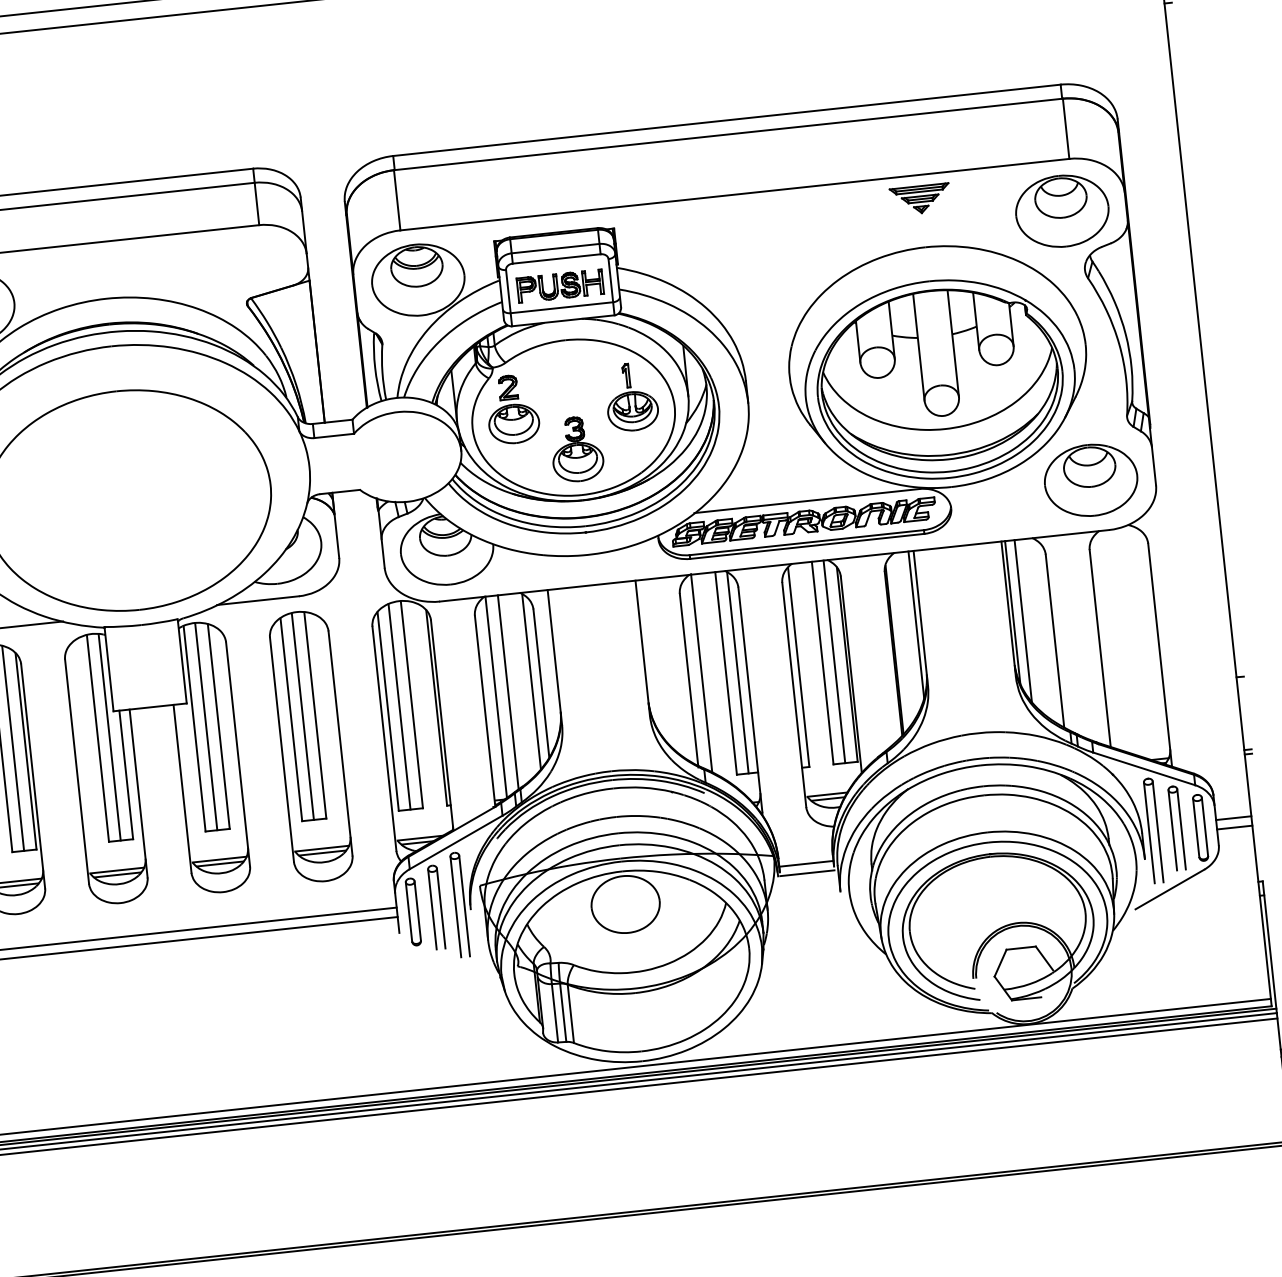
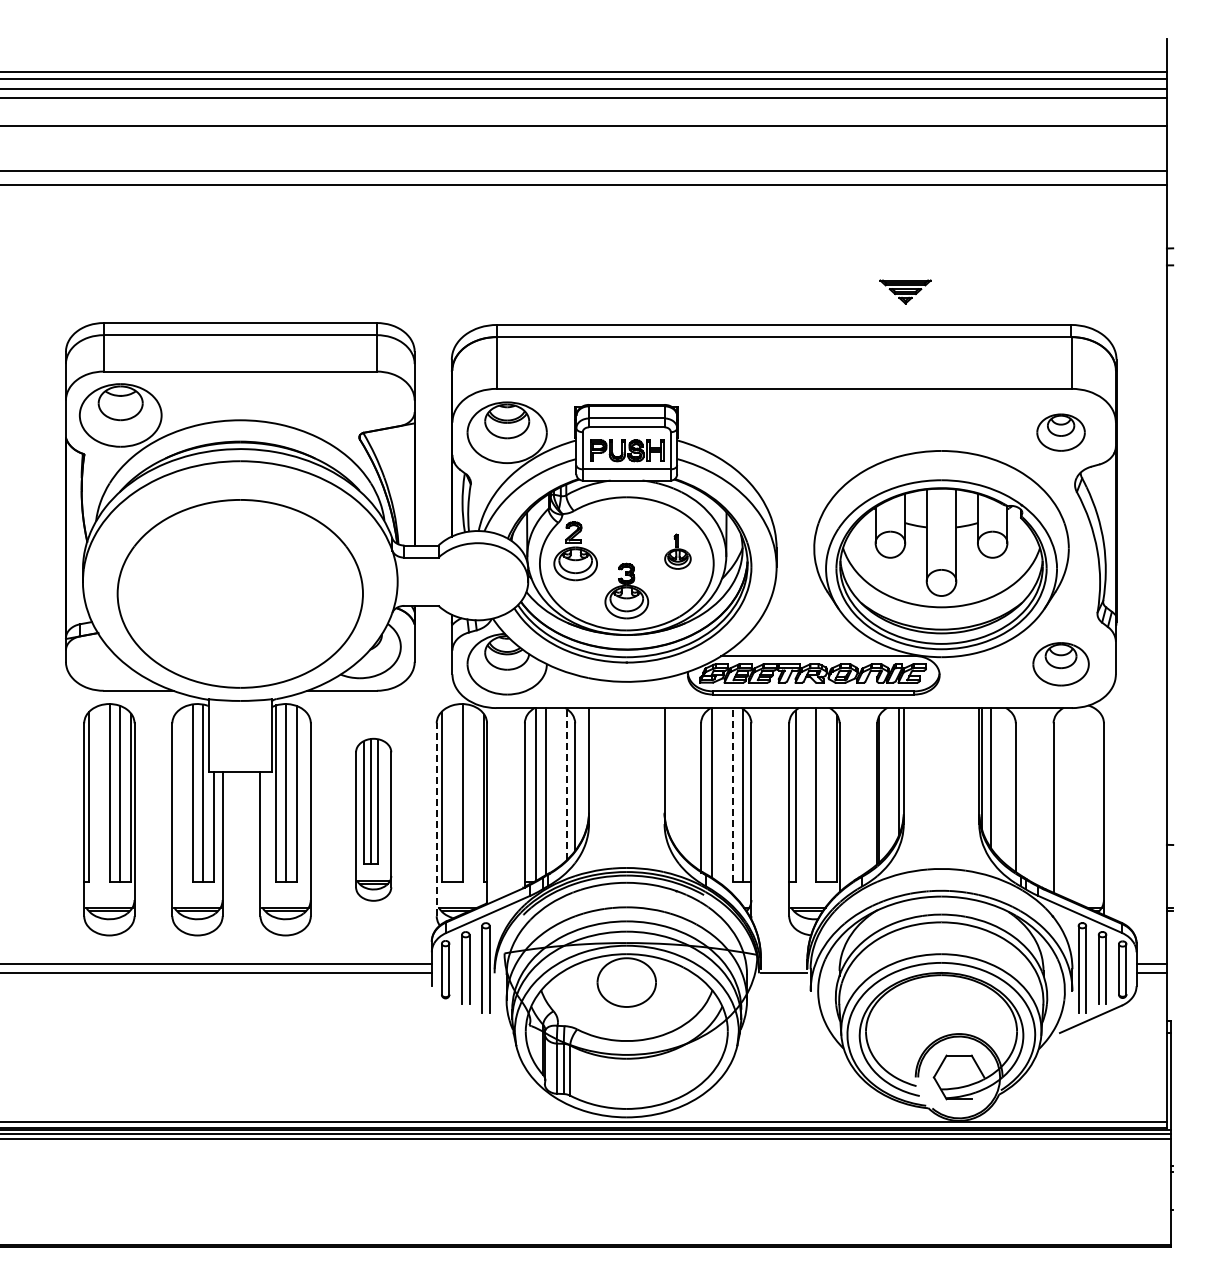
part: (920, 199) -> (905, 291), moved
part: (1061, 211) -> (1060, 432), size x0.6
part: (631, 396) -> (677, 551), size x0.6
part: (1090, 480) -> (1060, 664), size x0.7
line: (834, 662) -> (826, 795), removed
line: (726, 672) -> (733, 794), solid -> dashed
line: (532, 681) -> (567, 784), solid -> dashed
line: (399, 706) -> (452, 793), removed
line: (384, 738) -> (436, 819), solid -> dashed
part: (310, 746) -> (373, 819), size x0.7
line: (805, 864) -> (783, 964), removed

